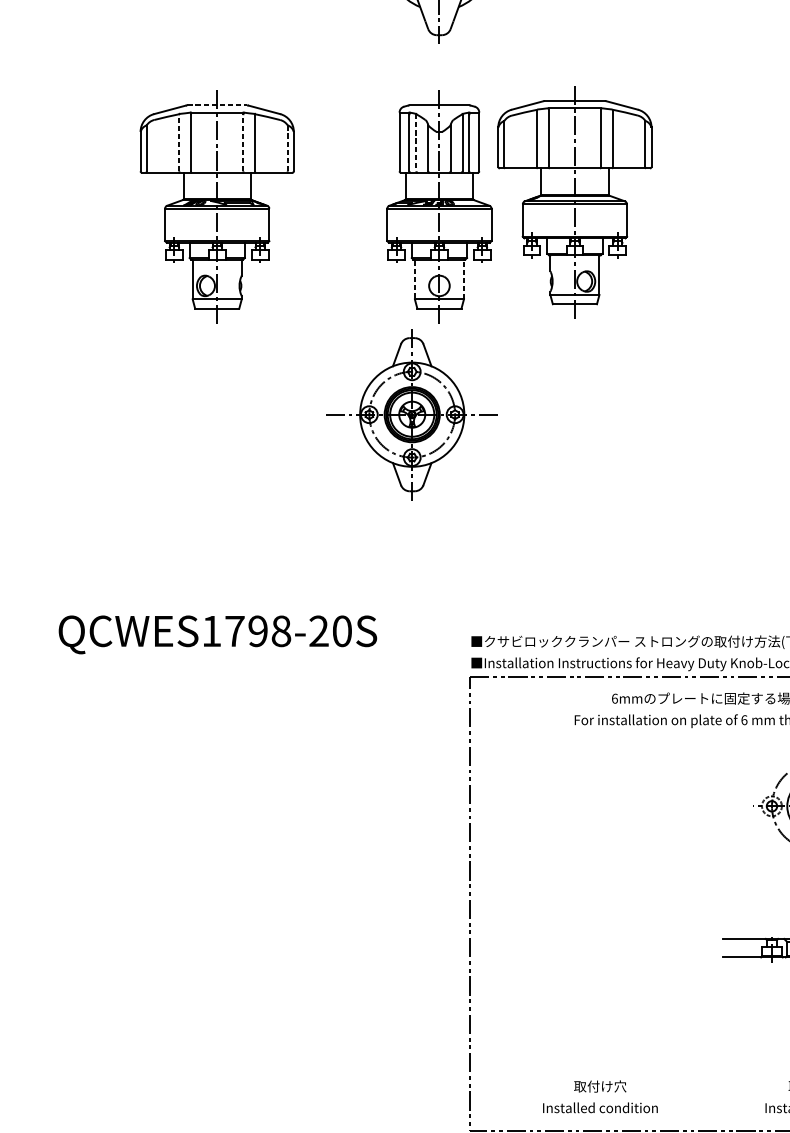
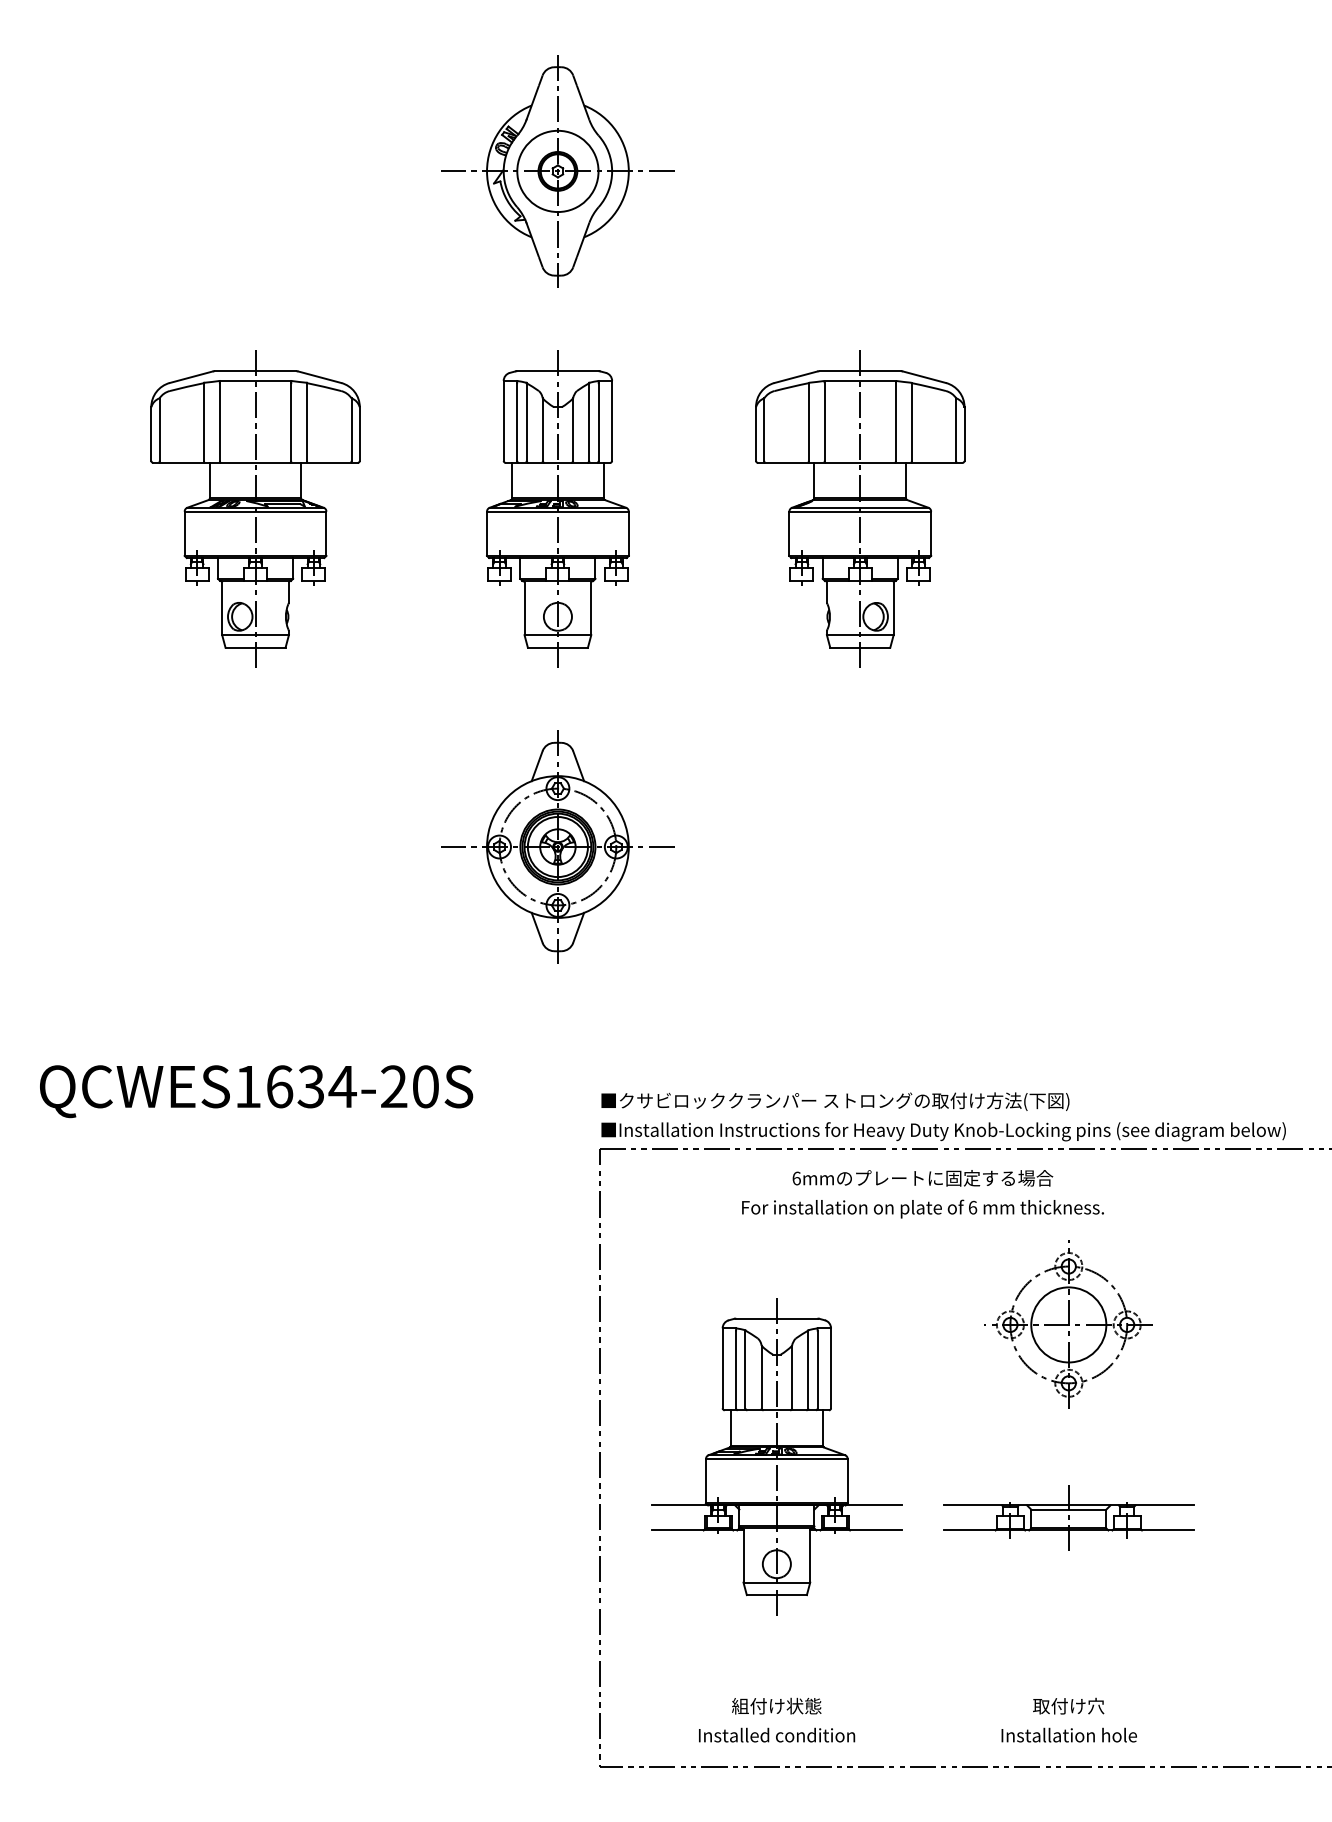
line: (217, 105) -> (255, 371), dashed -> solid
line: (179, 143) -> (204, 422), dashed -> solid
line: (243, 143) -> (291, 422), dashed -> solid
line: (416, 143) -> (526, 422), dashed -> solid
line: (287, 149) -> (351, 430), dashed -> solid
part: (575, 201) -> (860, 508), moved
line: (464, 279) -> (591, 608), dashed -> solid
line: (414, 280) -> (524, 609), dashed -> solid
part: (411, 414) -> (557, 846), moved
text: (258, 631) -> (311, 1086), QCWES1798-20S -> QCWES1634-20S
part: (600, 903) -> (776, 1456), added
text: (600, 1086) -> (776, 1705), 取付け穴 -> 組付け状態

